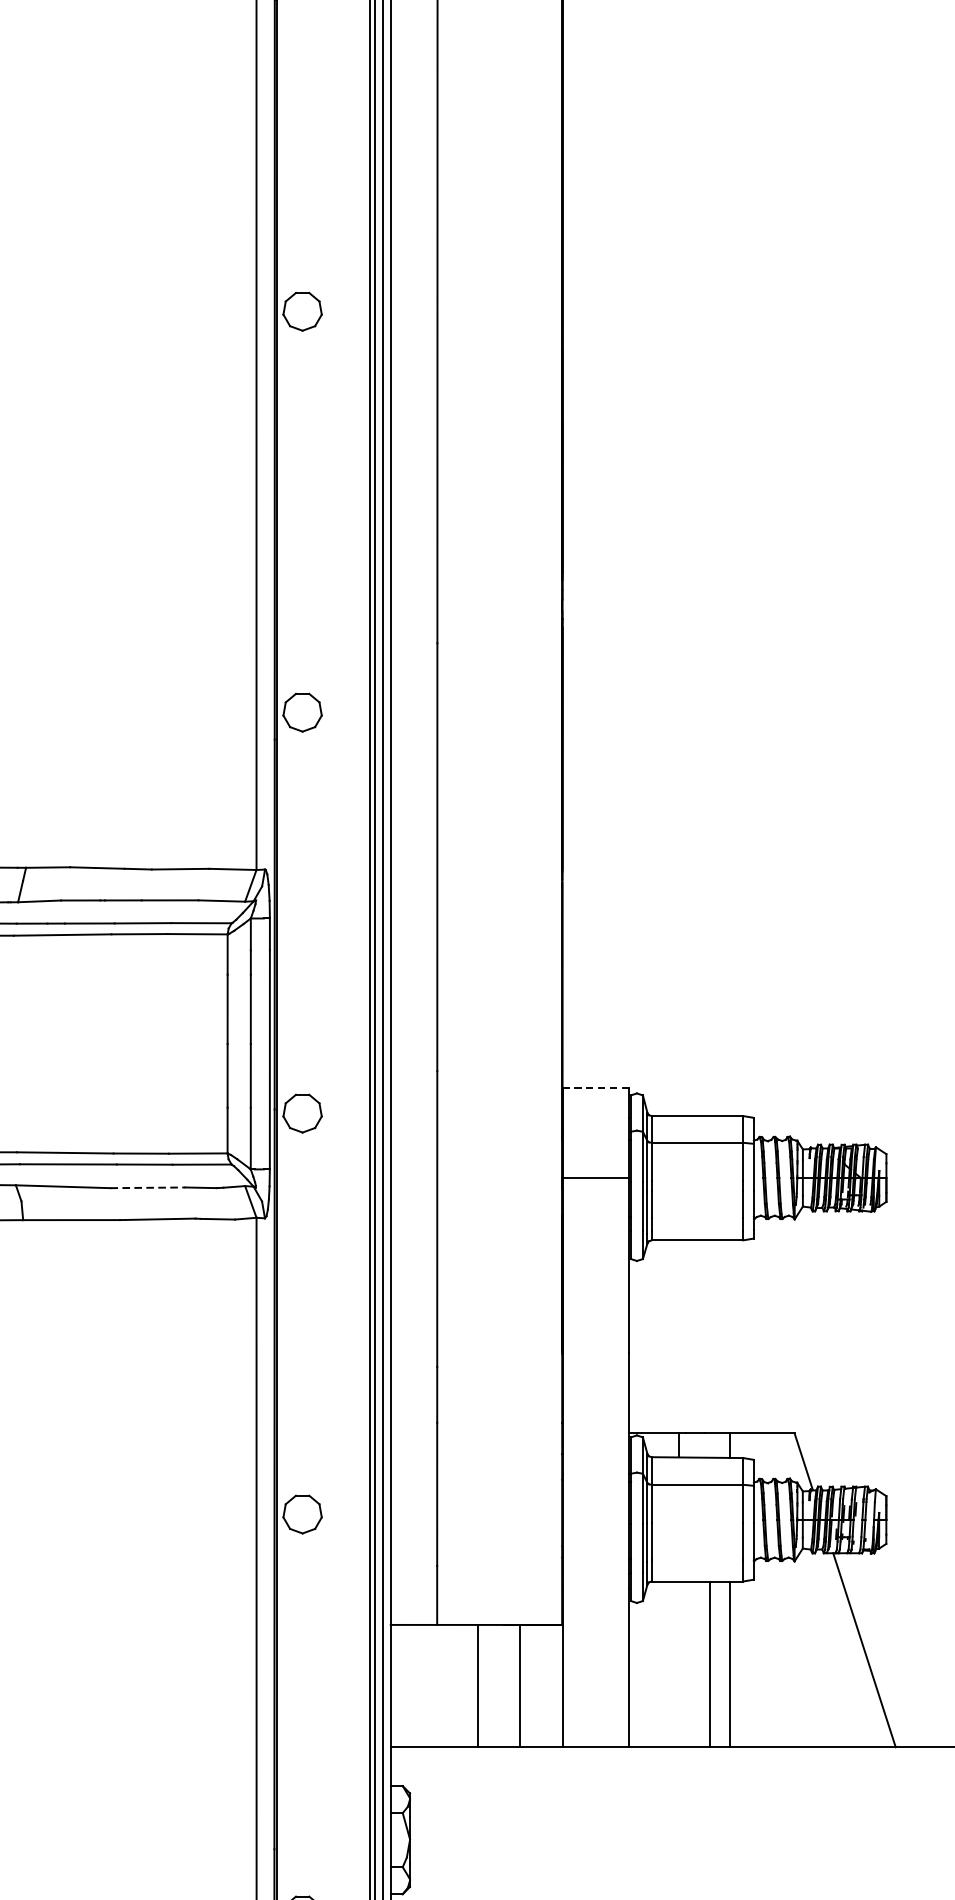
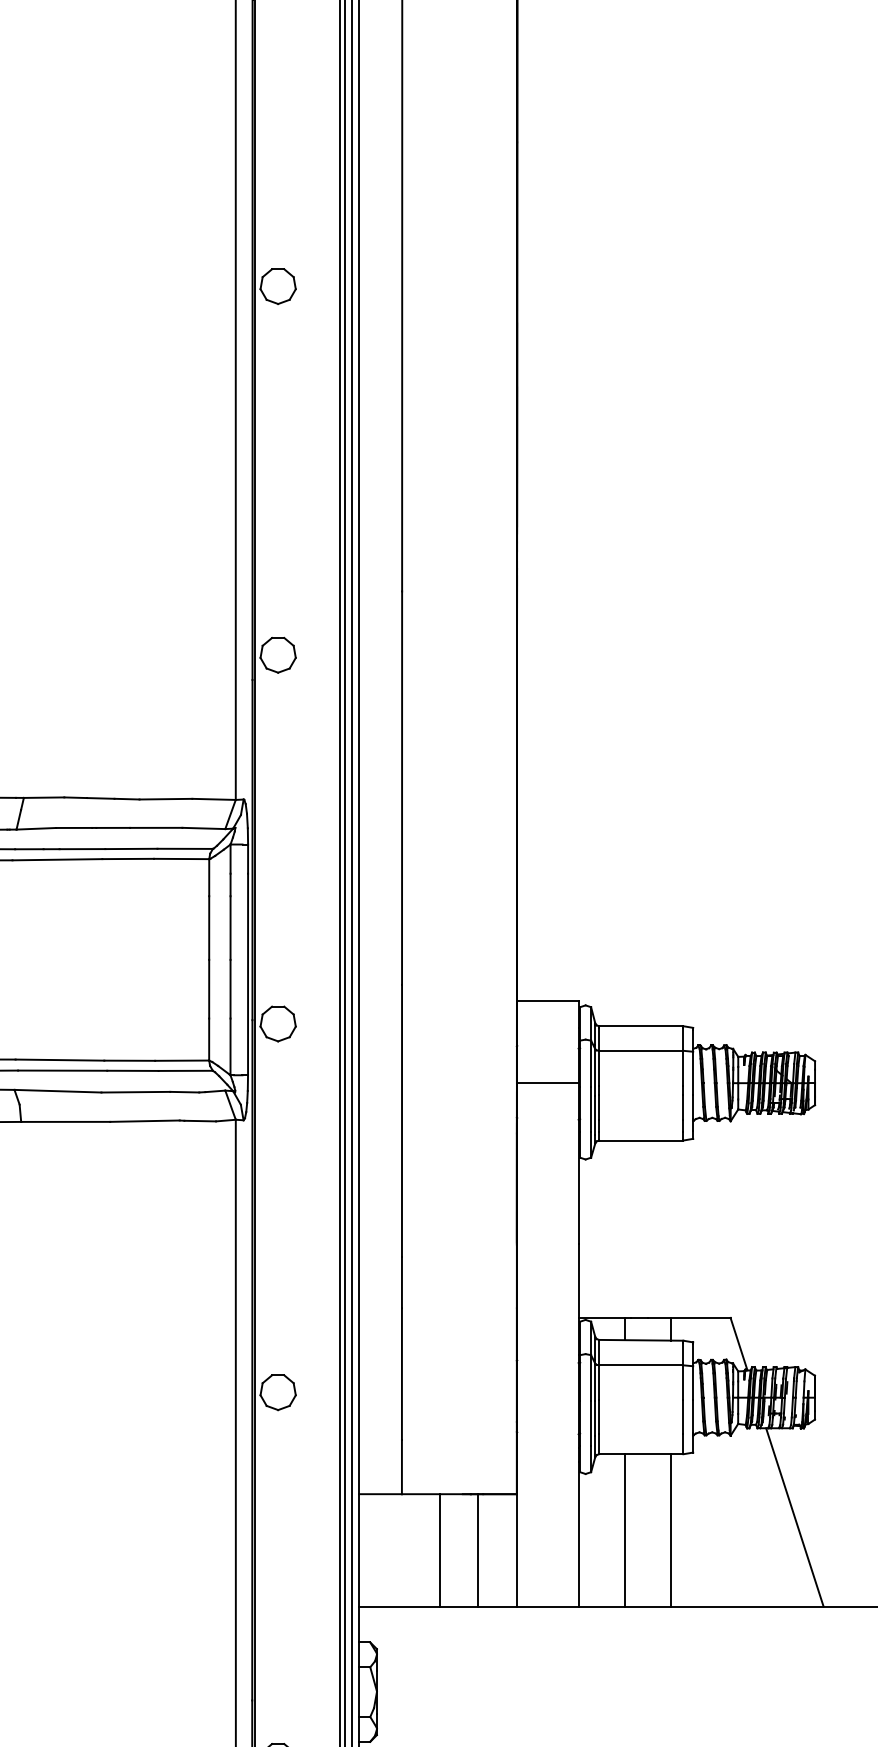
line: (595, 1088) -> (547, 1000), dashed -> solid
line: (148, 1188) -> (136, 1092), dashed -> solid
line: (709, 1664) -> (624, 1530), moved

